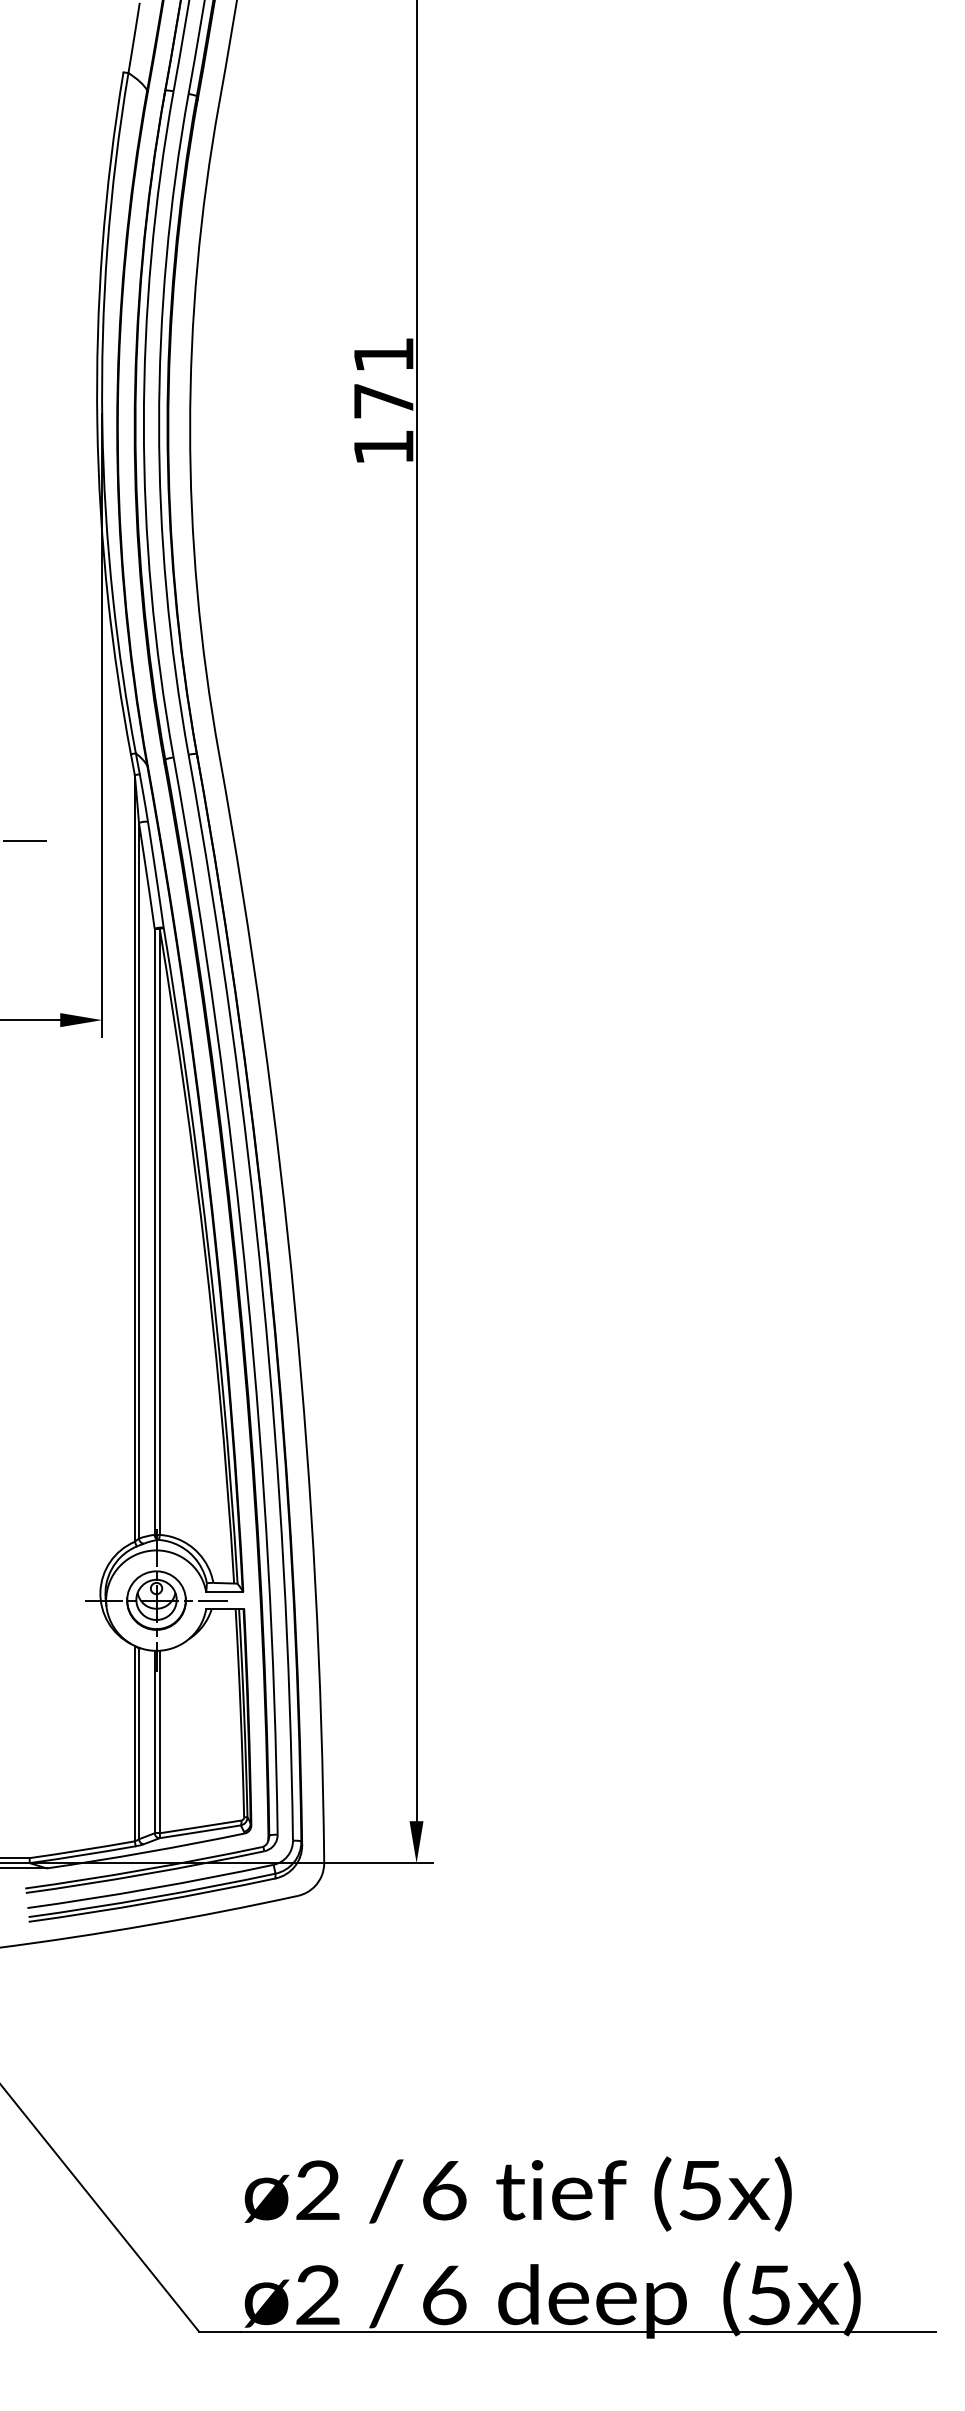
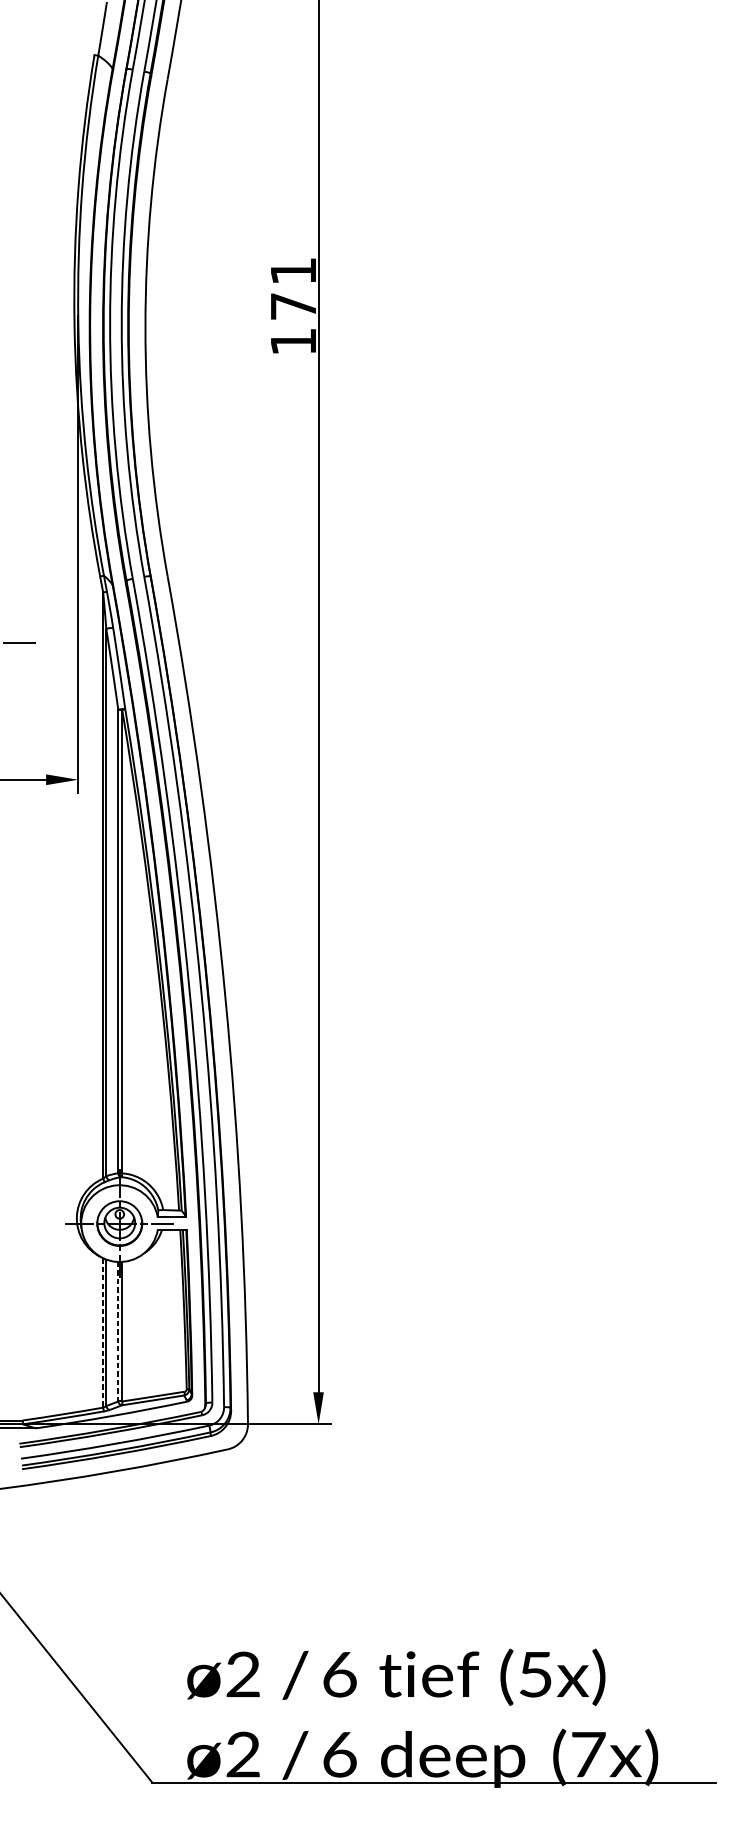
line: (154, 1742) -> (118, 1332), solid -> dashed
line: (134, 1743) -> (102, 1332), solid -> dashed
text: (770, 2295) -> (589, 1754), (5x) -> (7x)

